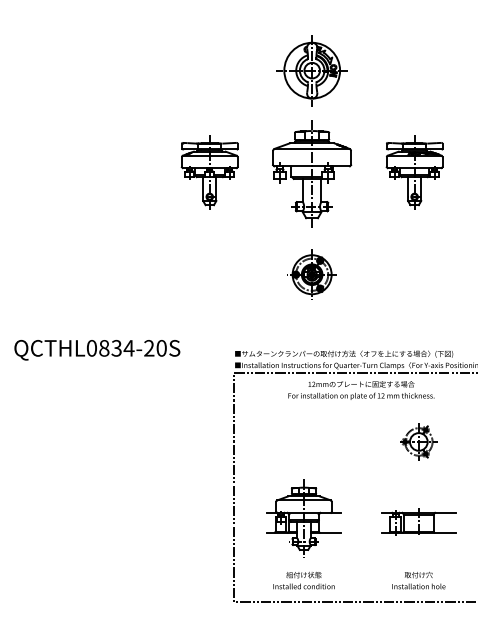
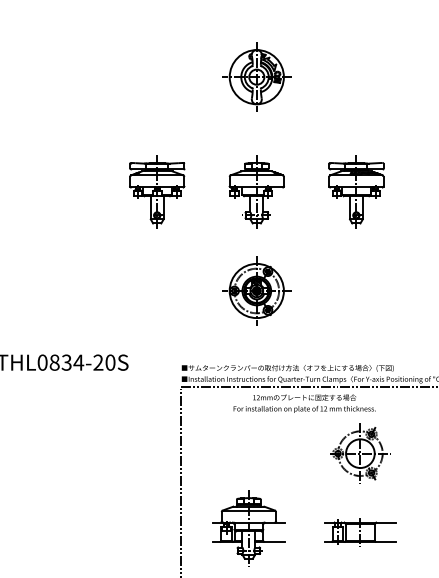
part: (311, 70) -> (256, 77), moved
part: (312, 172) -> (257, 191), size x0.71
part: (311, 274) -> (256, 290), size x1.43
part: (418, 441) -> (360, 453), size x1.67

